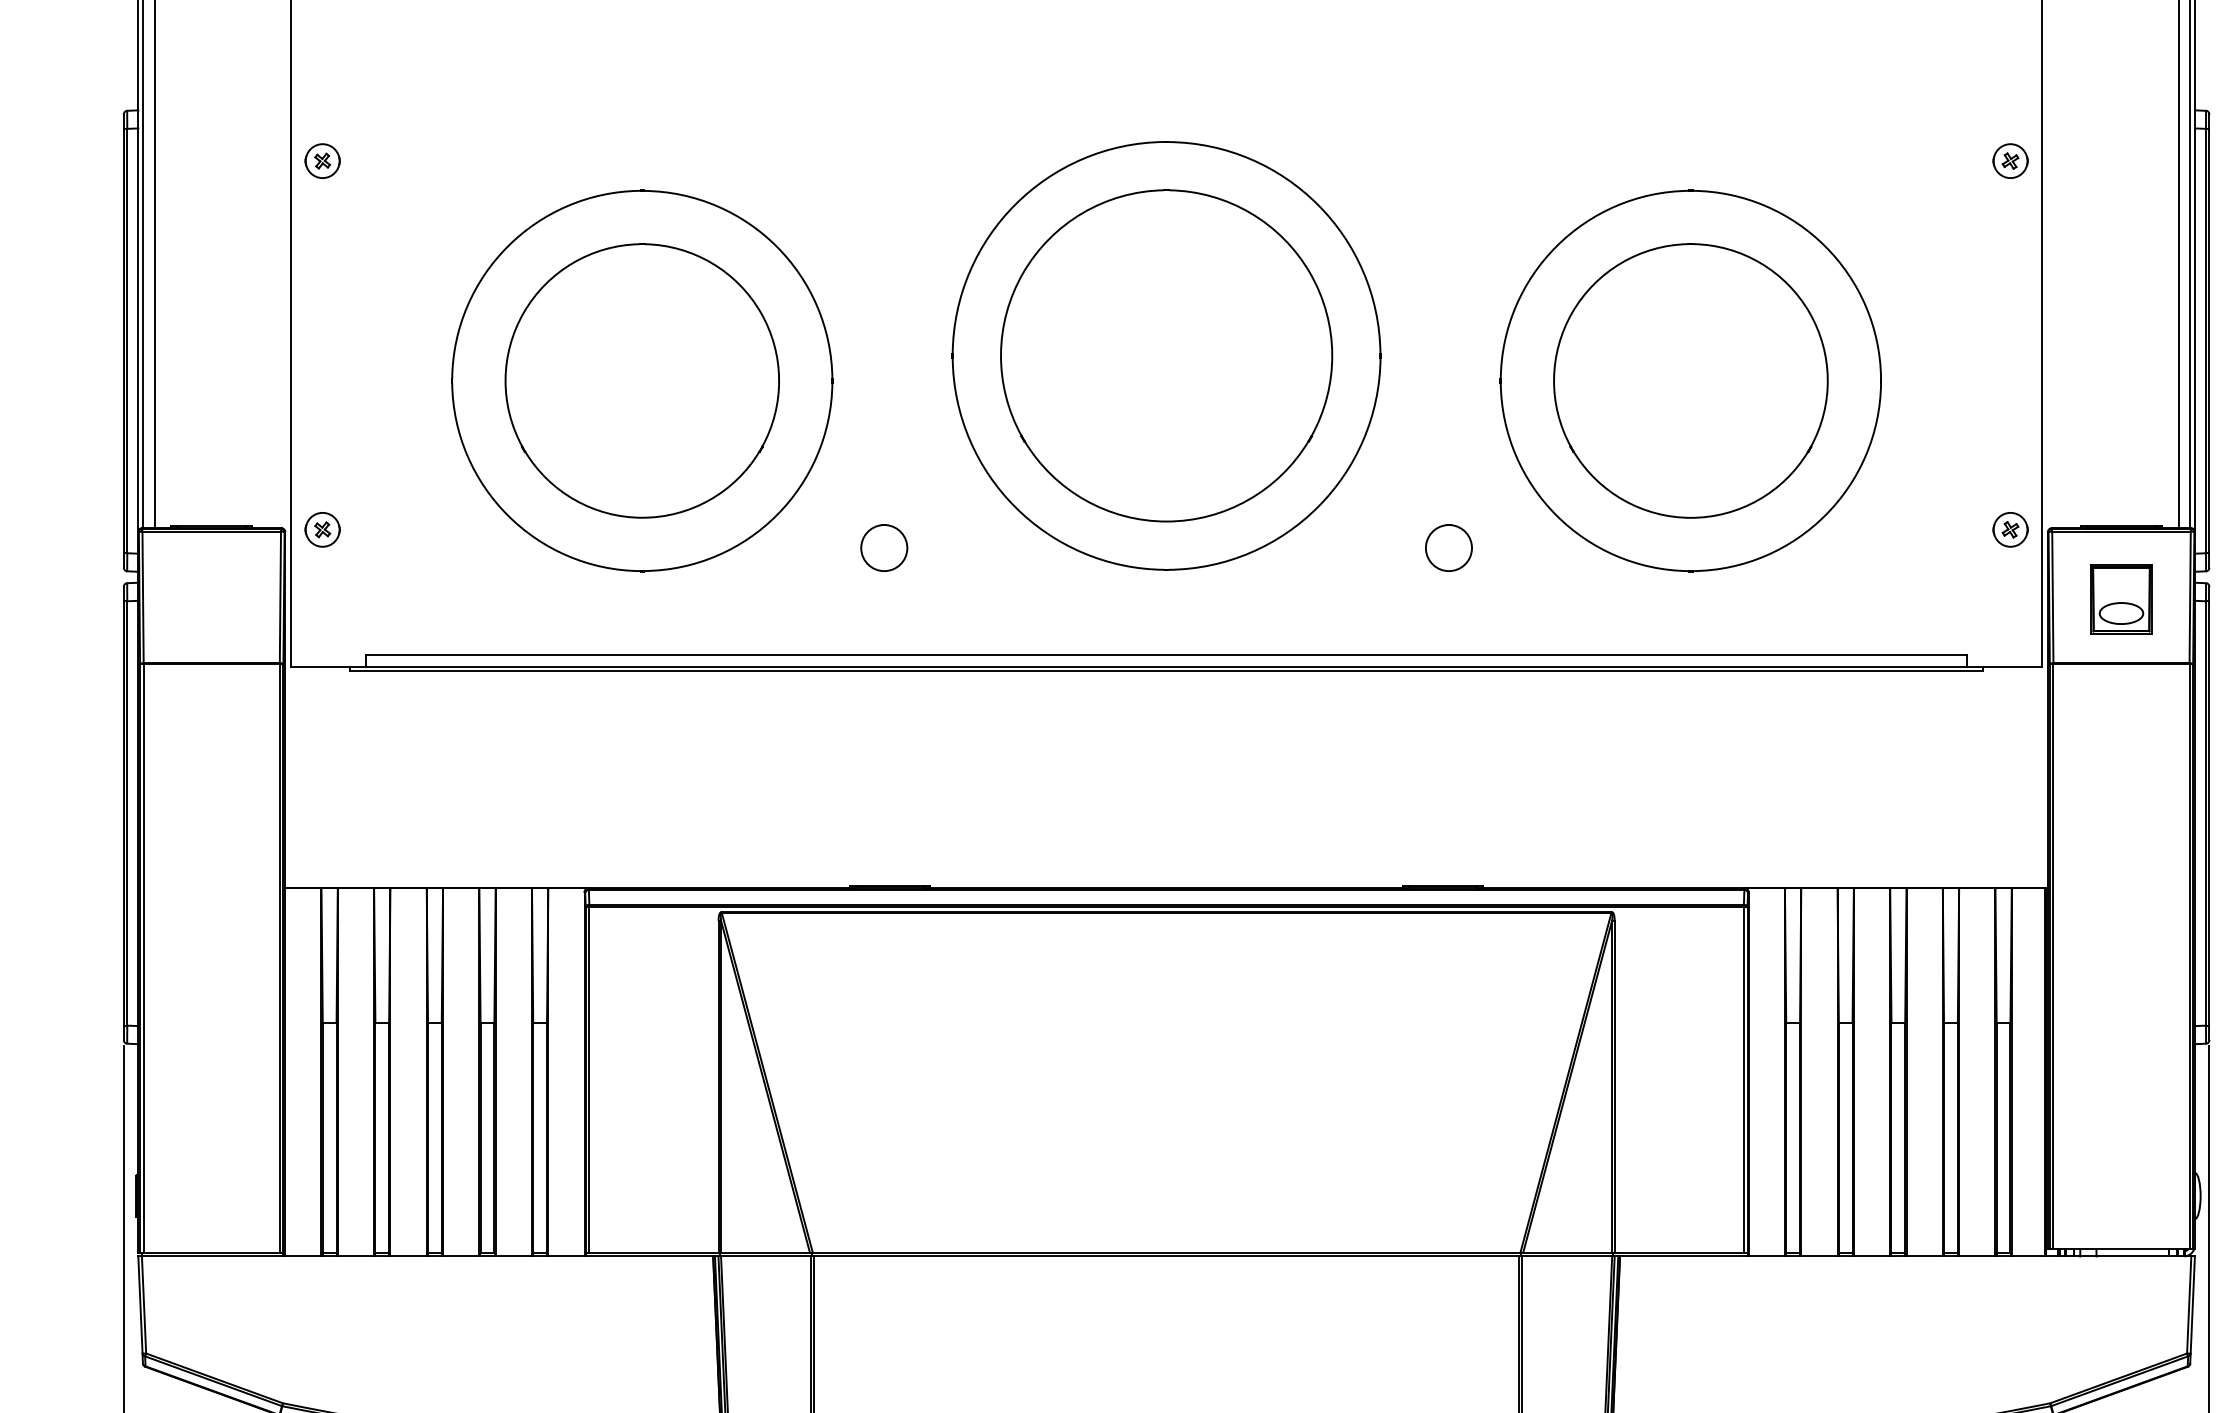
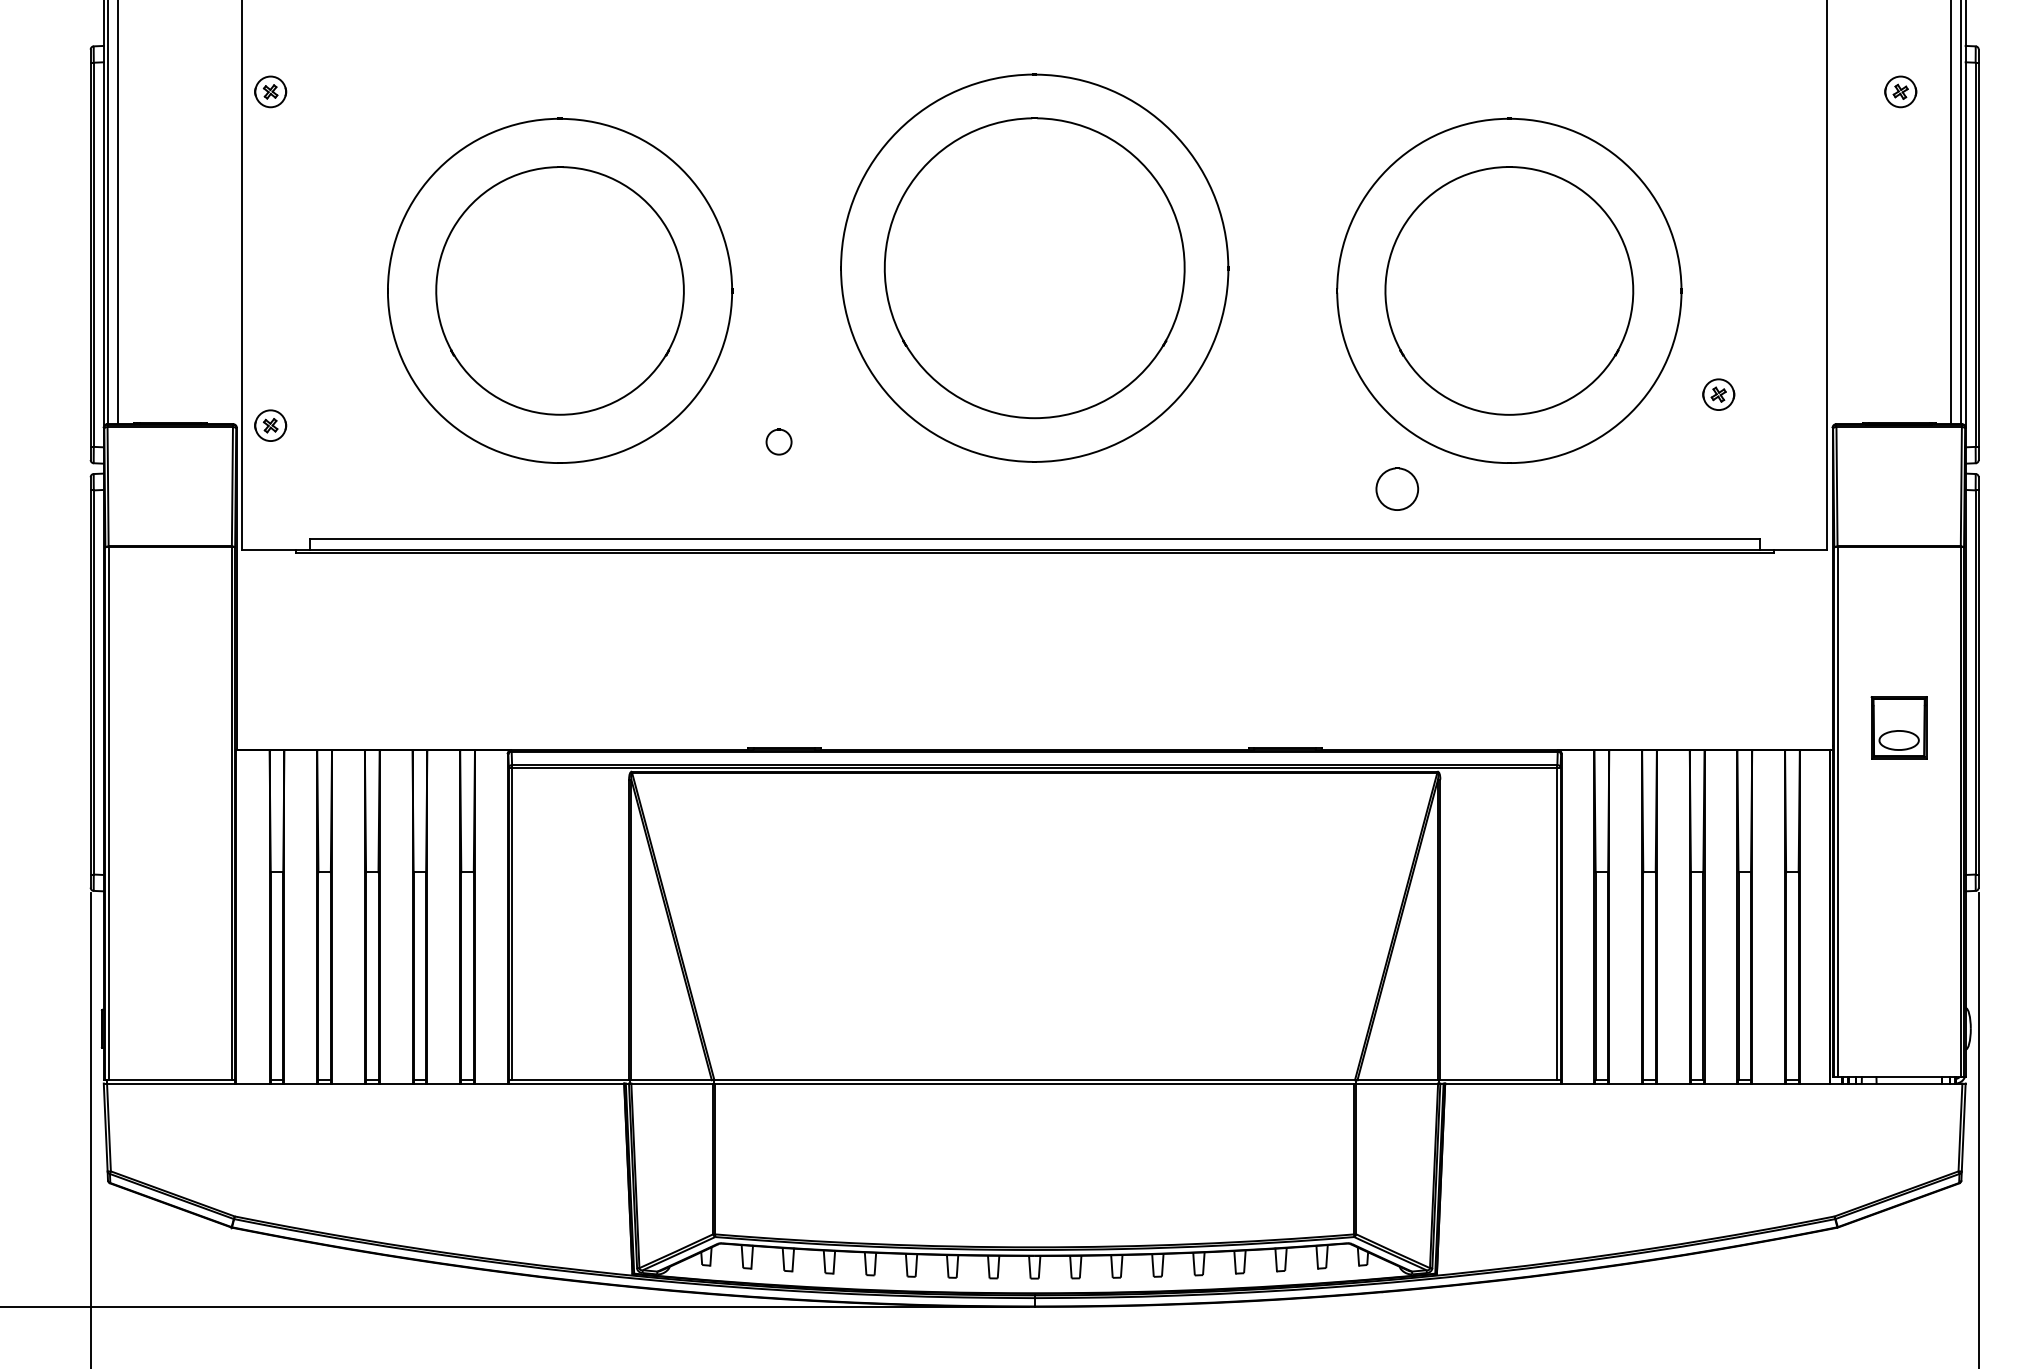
part: (2010, 160) -> (1900, 91), moved
part: (2010, 529) -> (1718, 394), moved
part: (883, 547) -> (778, 441), size x0.6
part: (1449, 547) -> (1397, 488), moved
part: (2120, 599) -> (1898, 727), moved

